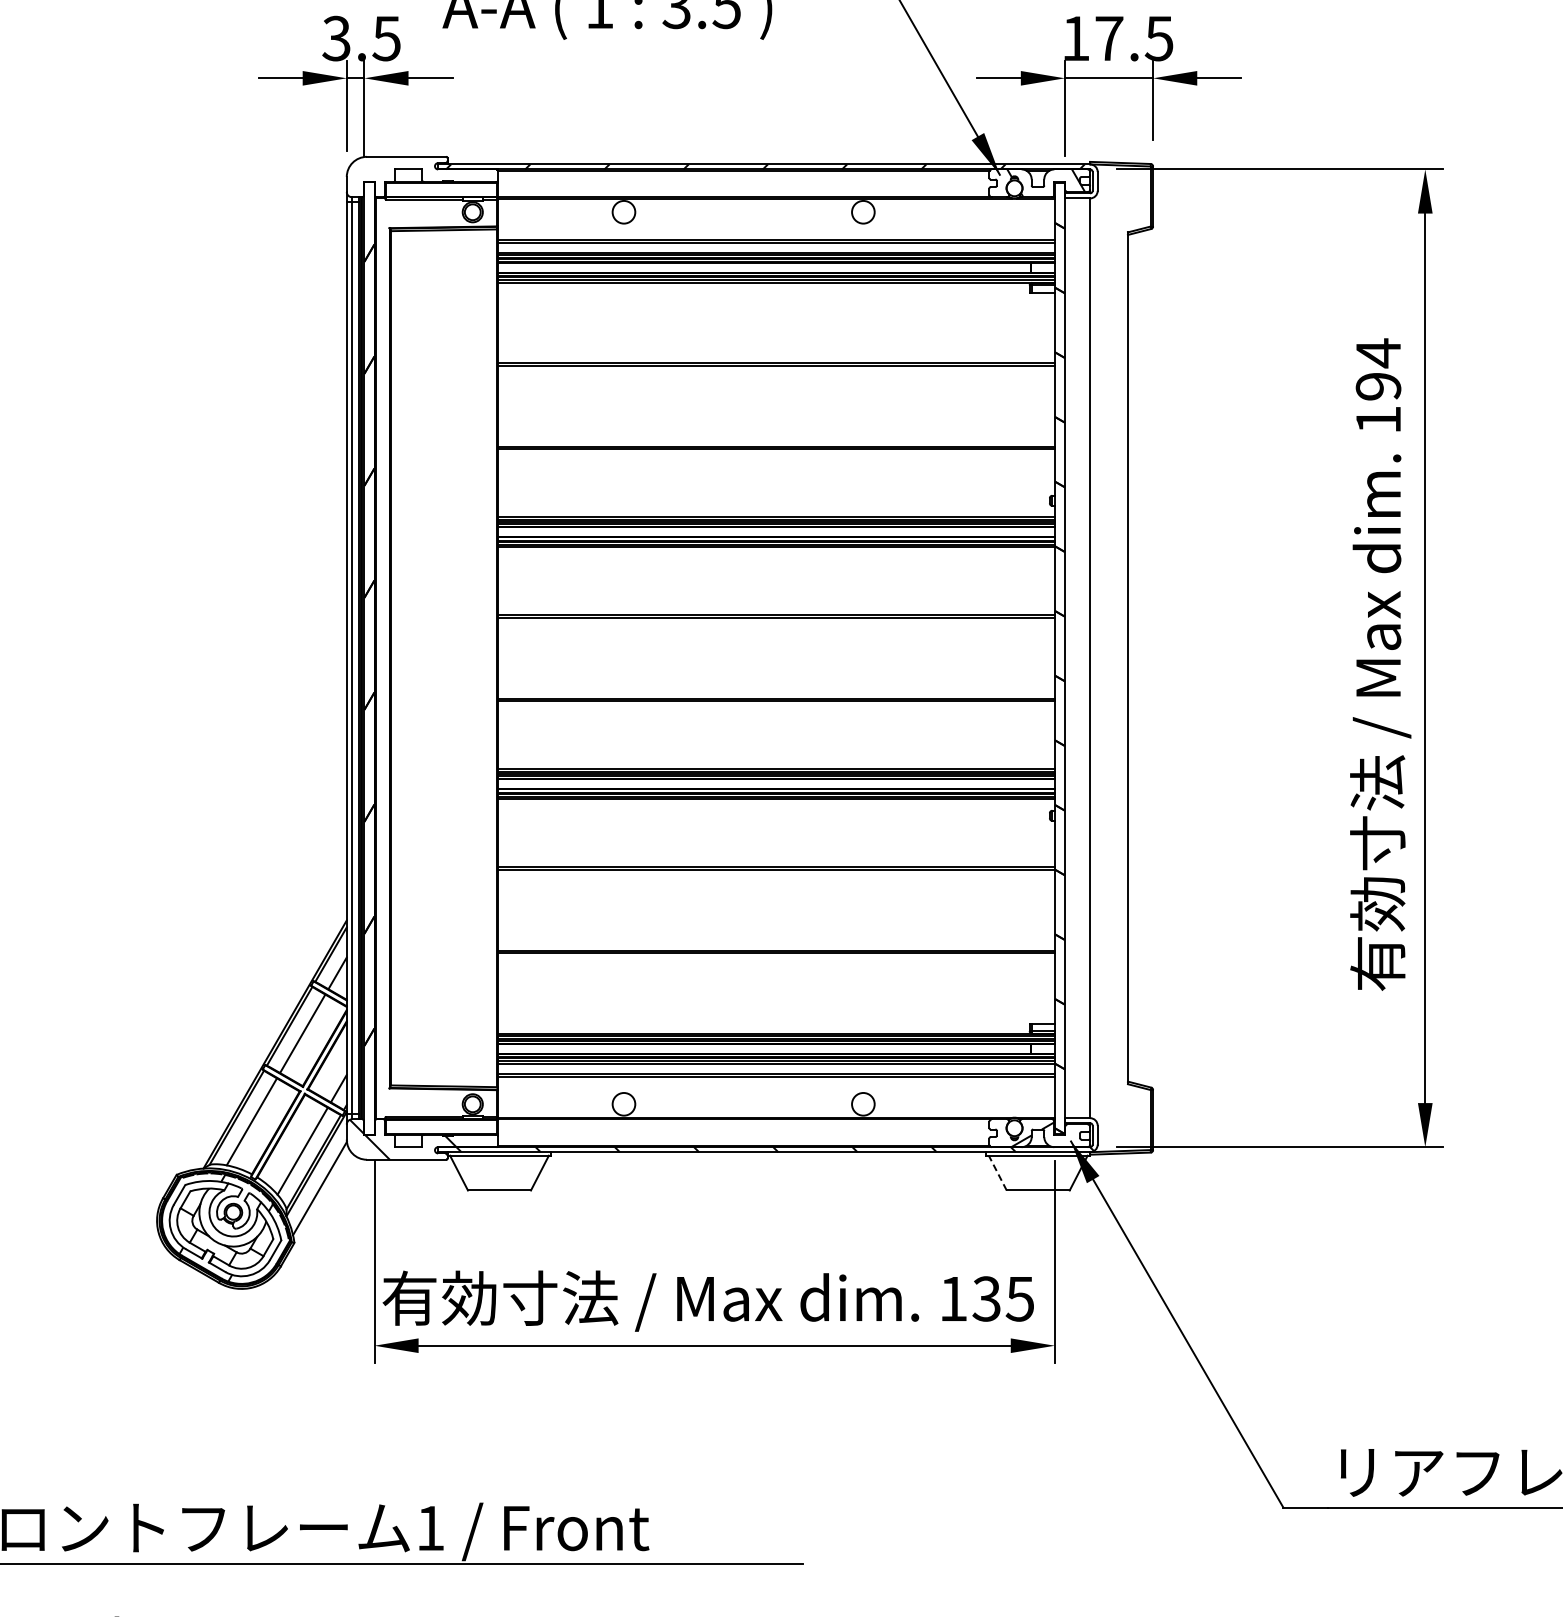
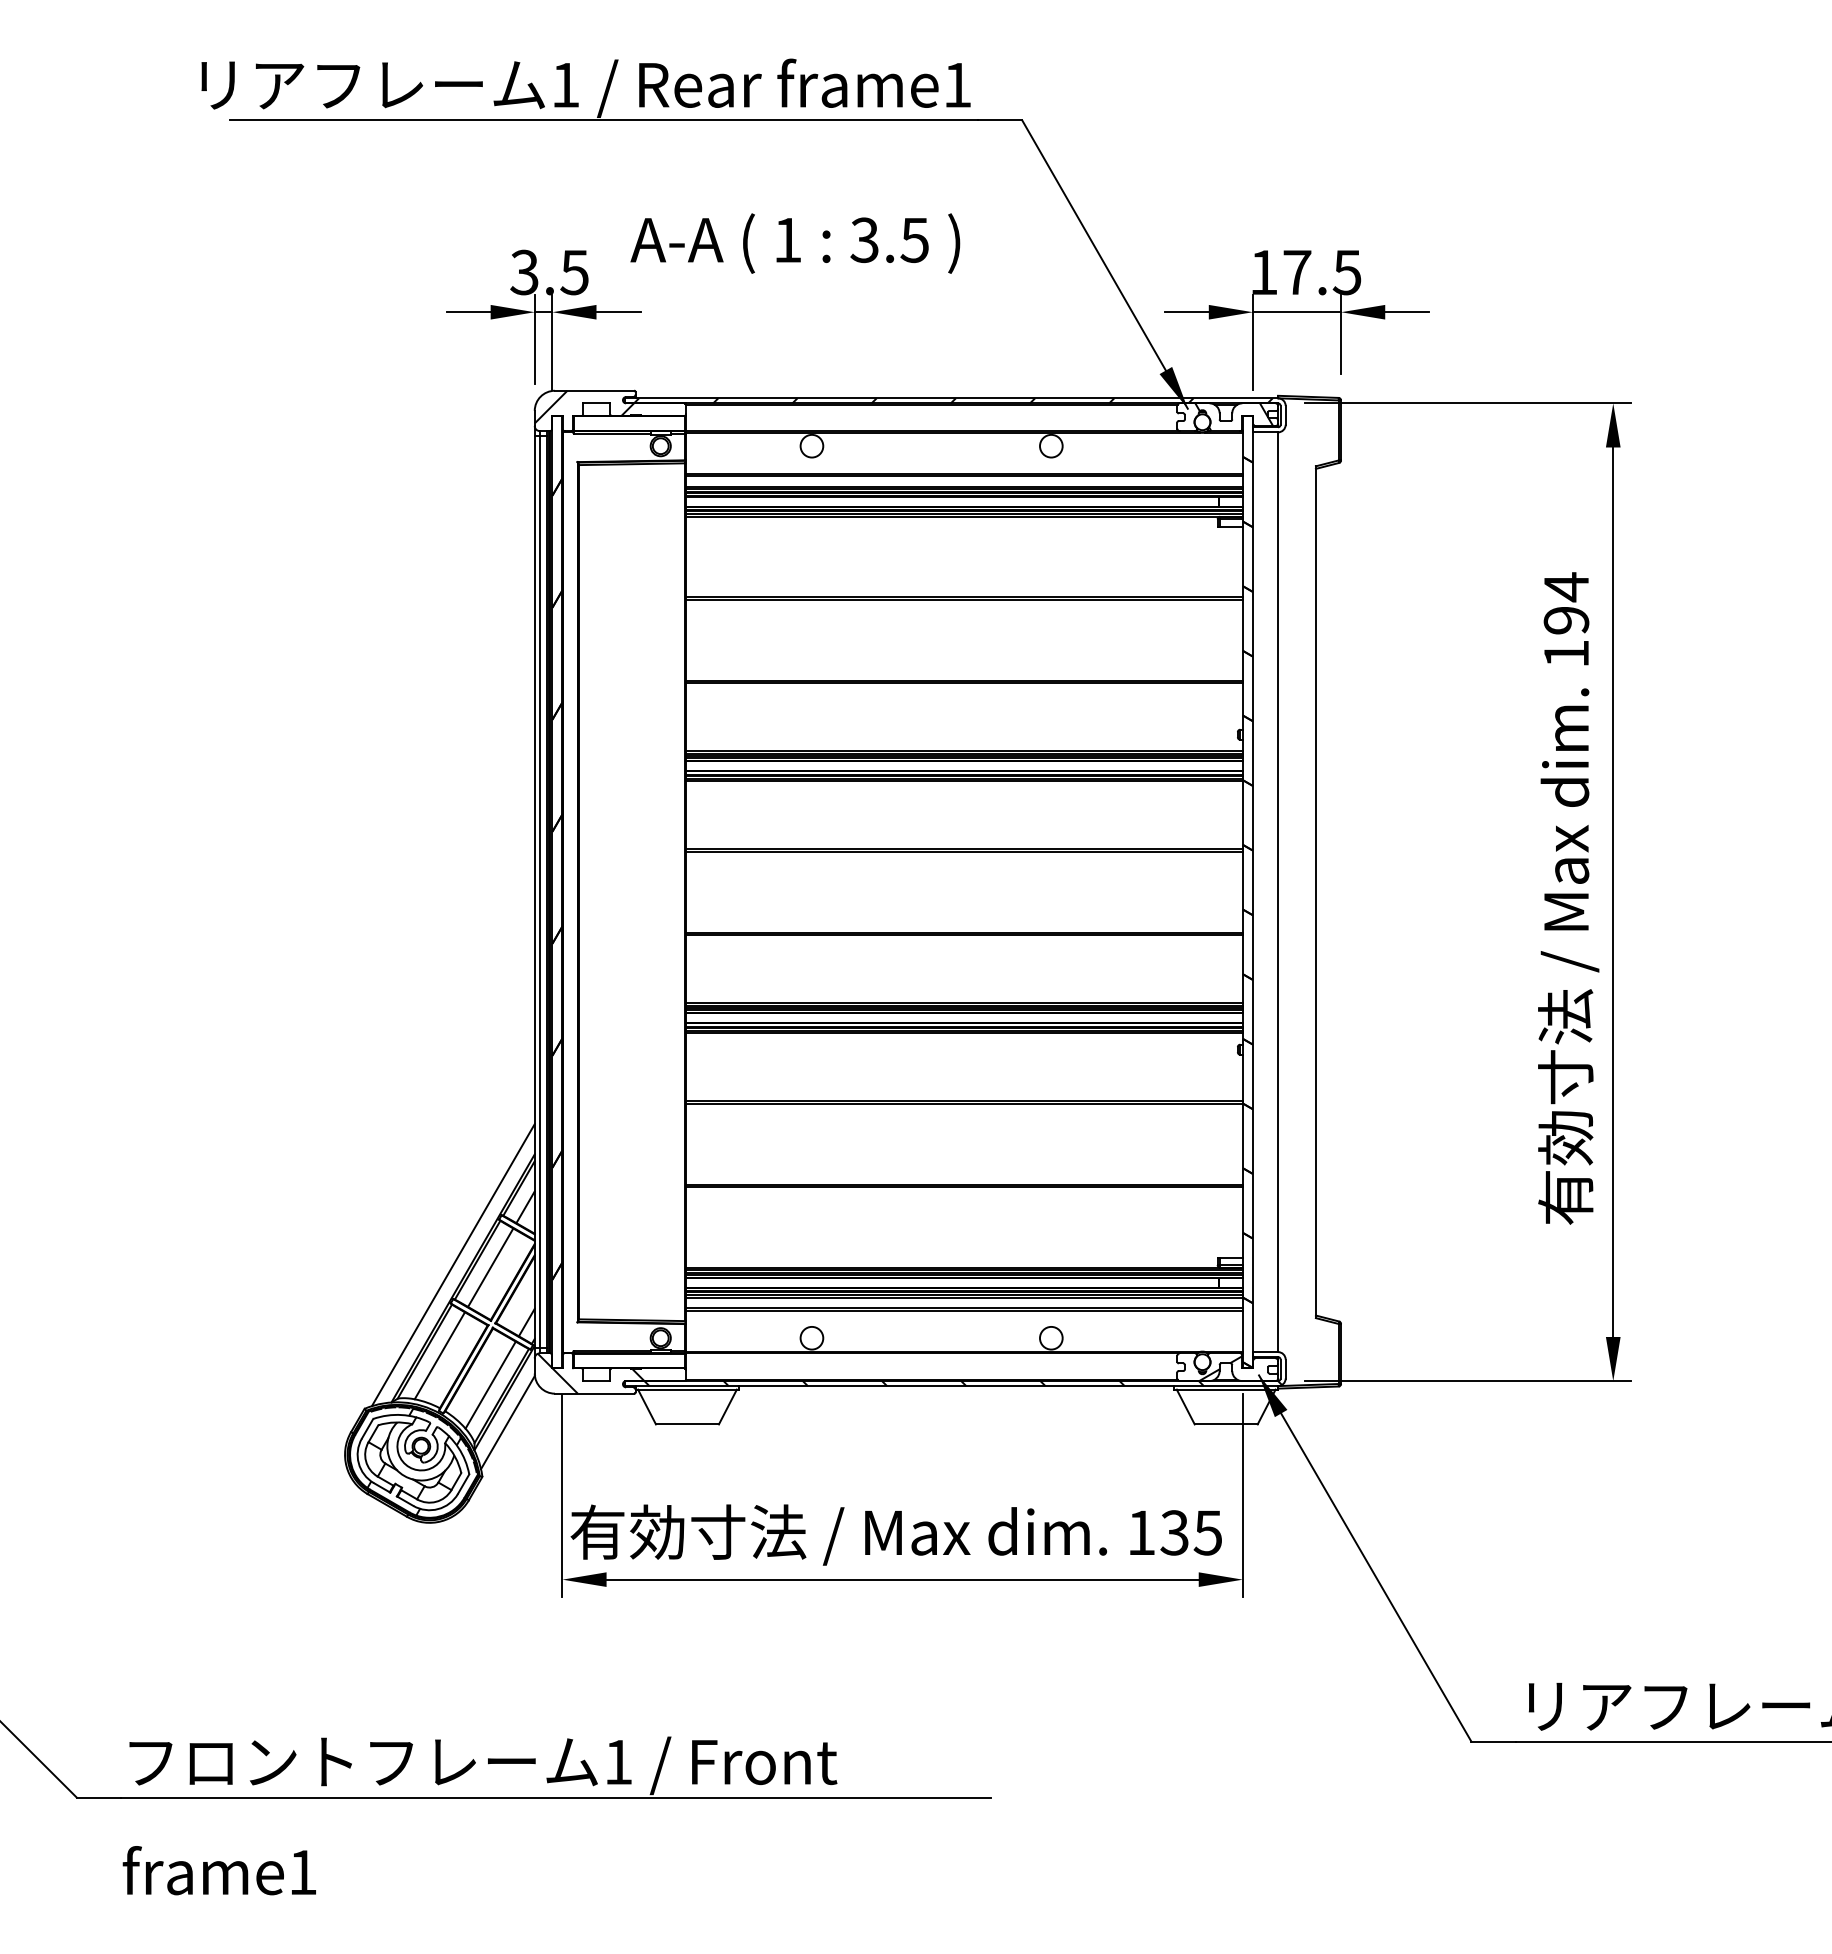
hatch: (396, 172) -> (584, 406), added
line: (264, 1031) -> (452, 1265), added
line: (997, 1173) -> (1185, 1407), dashed -> solid

